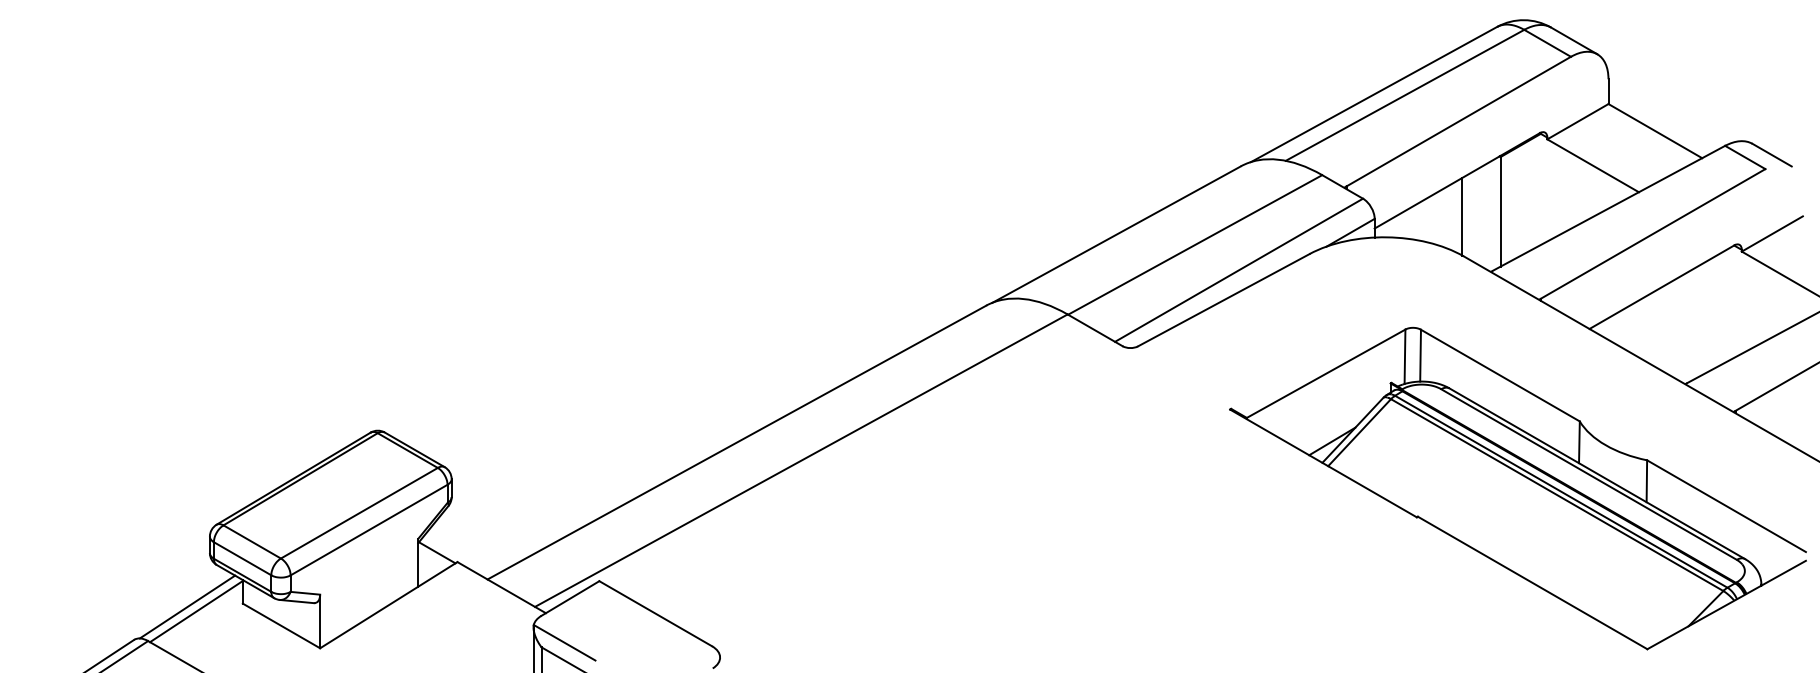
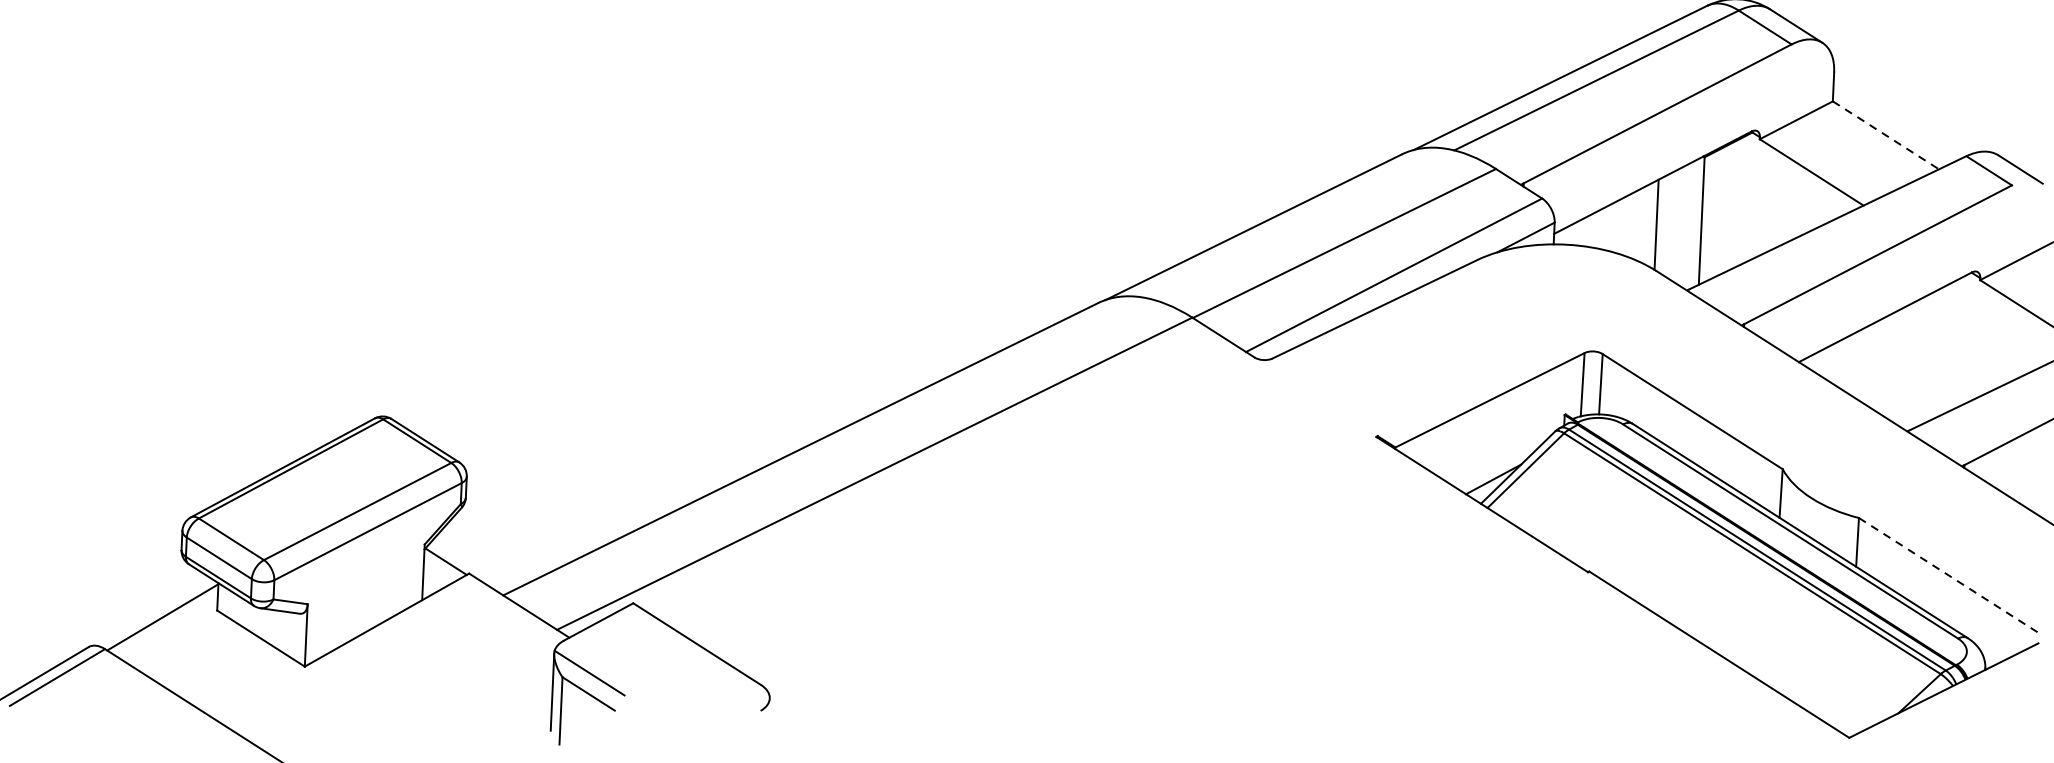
line: (1655, 131) -> (1886, 135), solid -> dashed
line: (1726, 506) -> (1948, 575), solid -> dashed
line: (187, 606) -> (152, 610), removed

